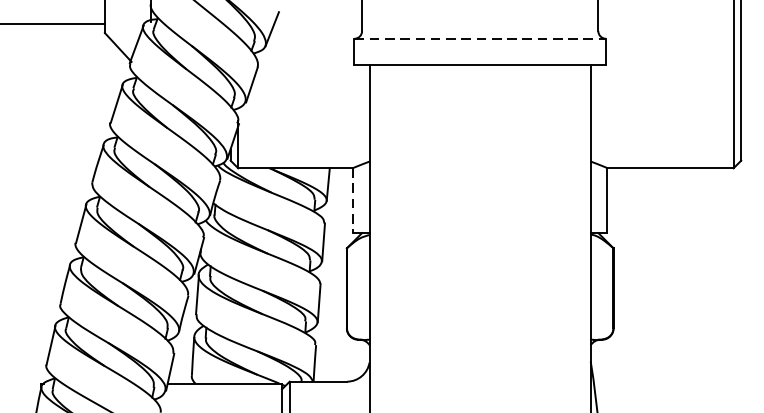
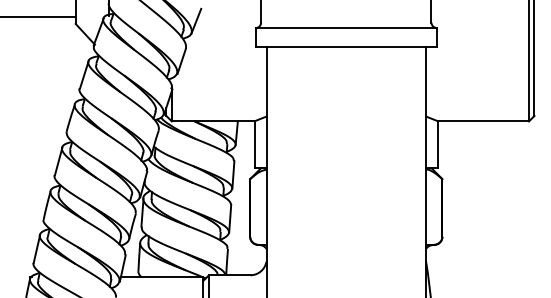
line: (480, 39) -> (346, 28), dashed -> solid
line: (352, 201) -> (254, 145), dashed -> solid

